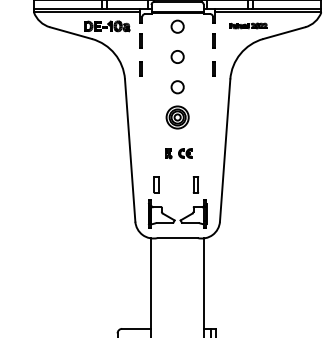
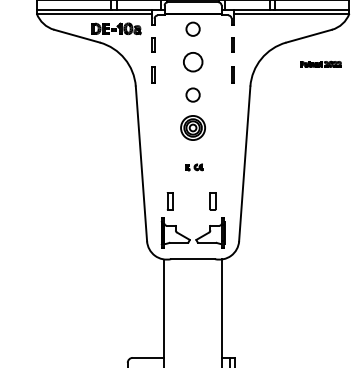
part: (248, 25) -> (321, 63), moved
circle: (177, 56) -> (192, 61), size x1.4
part: (178, 153) -> (194, 167), size x0.6

